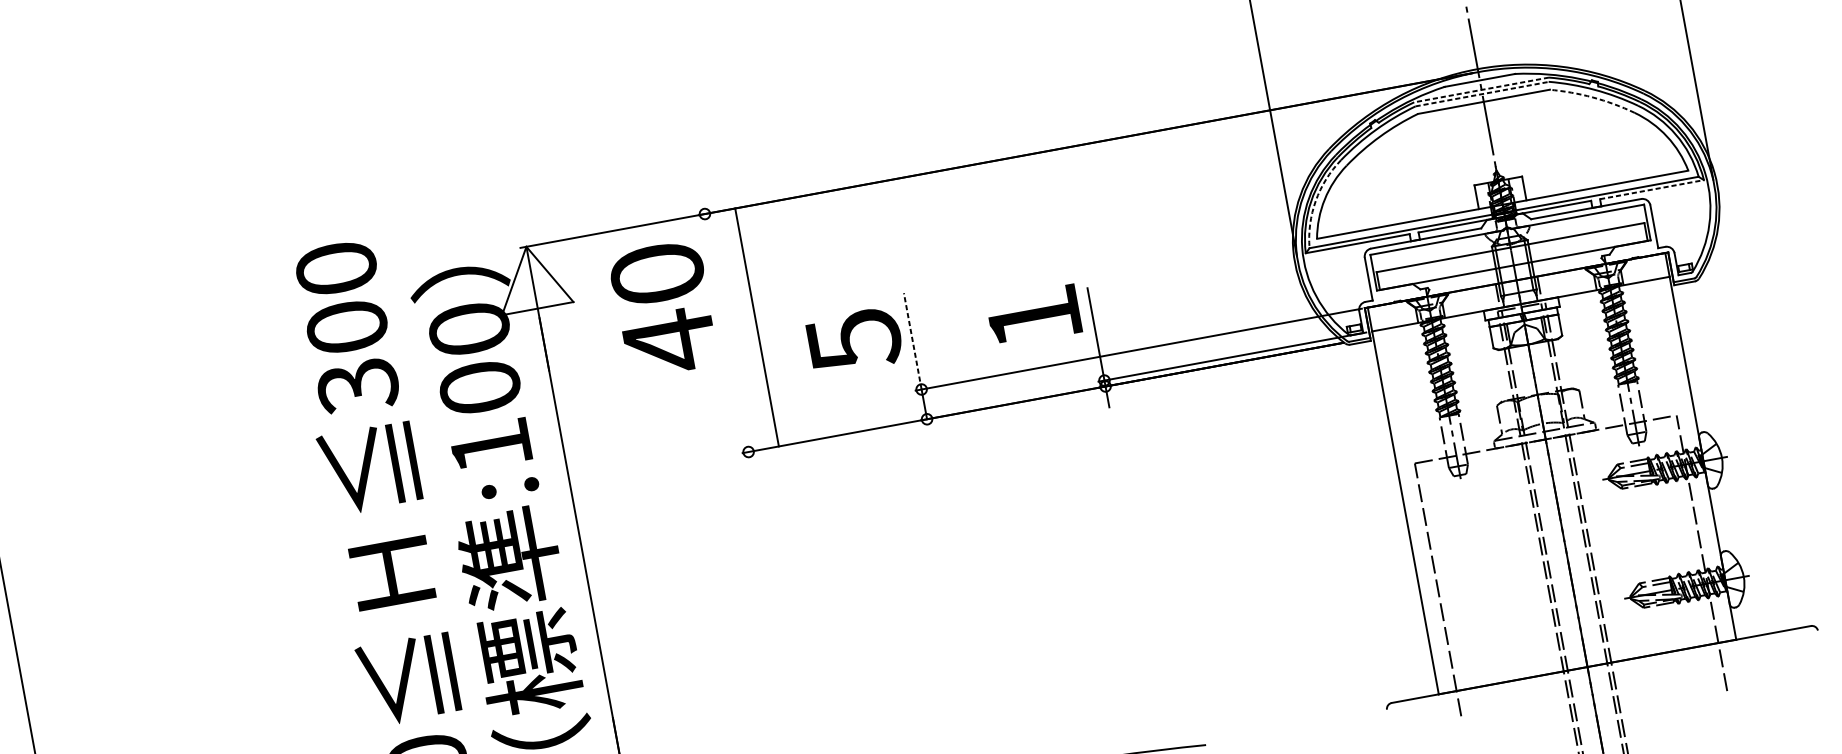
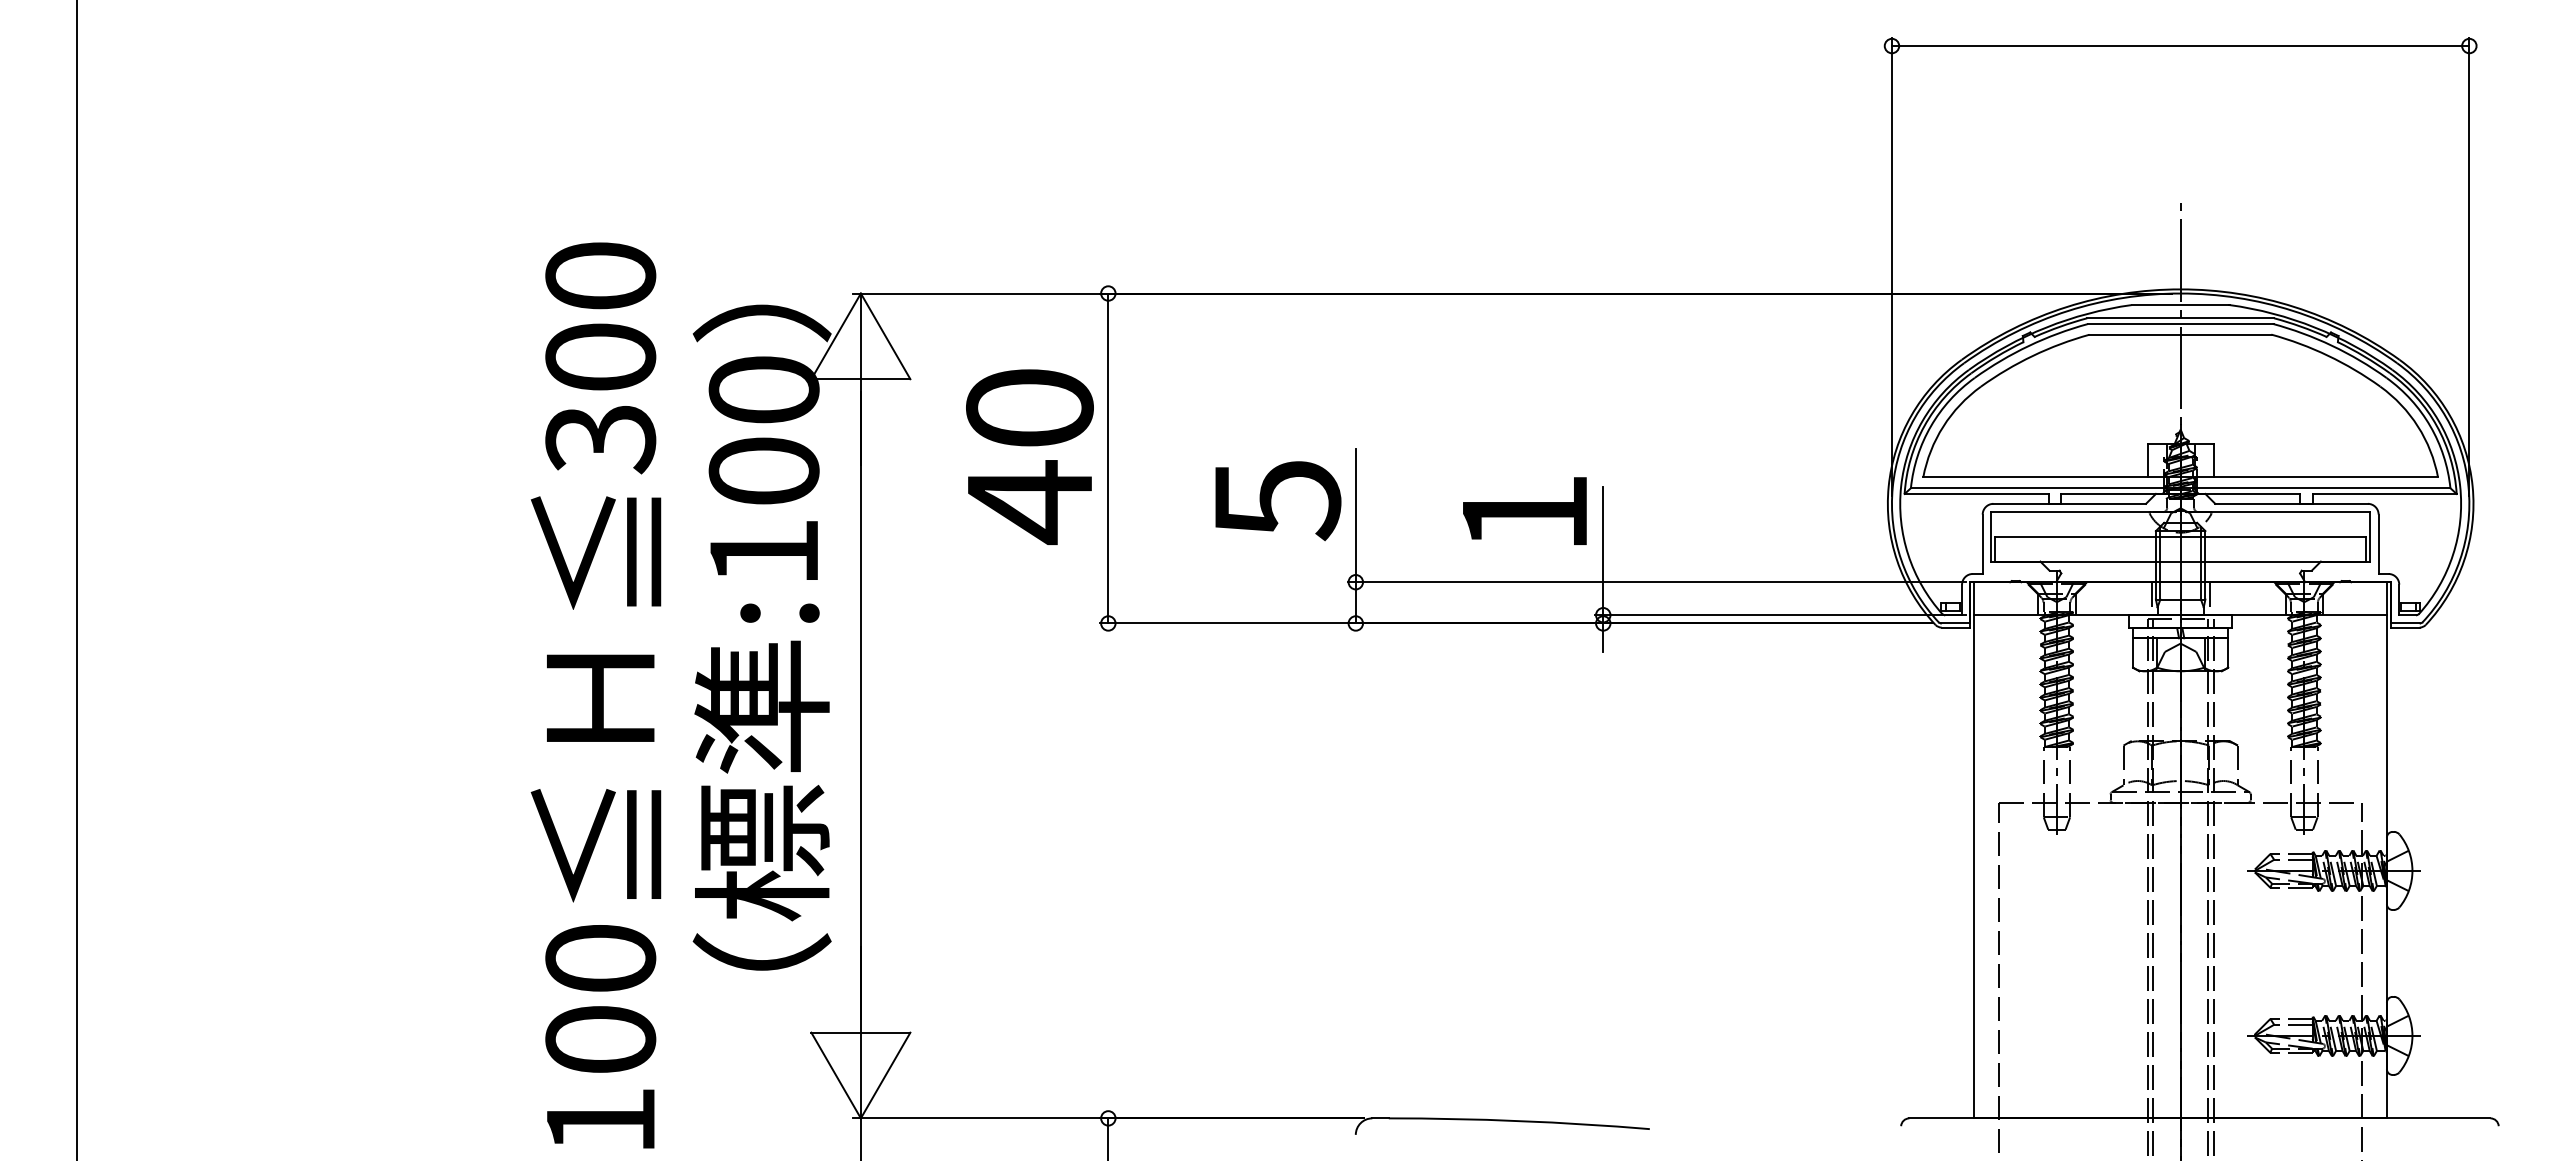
line: (1481, 90) -> (2180, 318), dashed -> solid
line: (1483, 94) -> (2181, 324), dashed -> solid
arc: (1593, 97) -> (2328, 355), dashed -> solid
line: (1652, 189) -> (2385, 493), dashed -> solid
arc: (1315, 201) -> (1930, 426), dashed -> solid
text: (663, 308) -> (1029, 456), moved
line: (757, 327) -> (1108, 458), moved
line: (912, 341) -> (1355, 515), dashed -> solid

